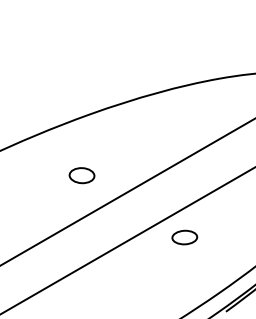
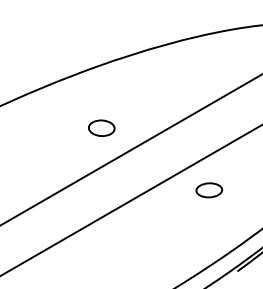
part: (81, 175) -> (101, 128), moved
part: (184, 237) -> (208, 190), moved

